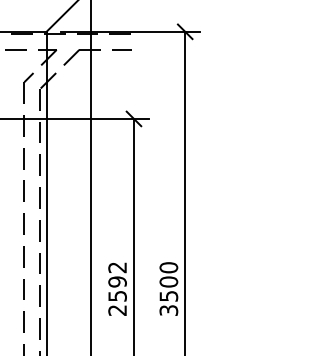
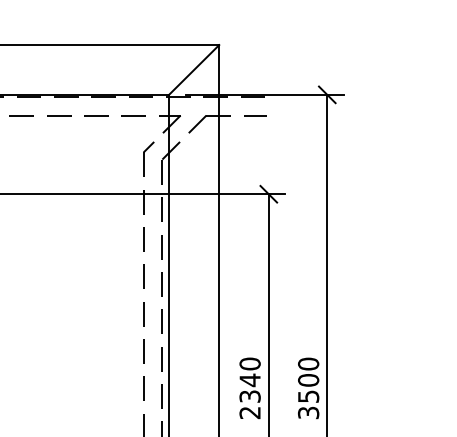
text: (117, 281) -> (249, 379), 2592 -> 2340

